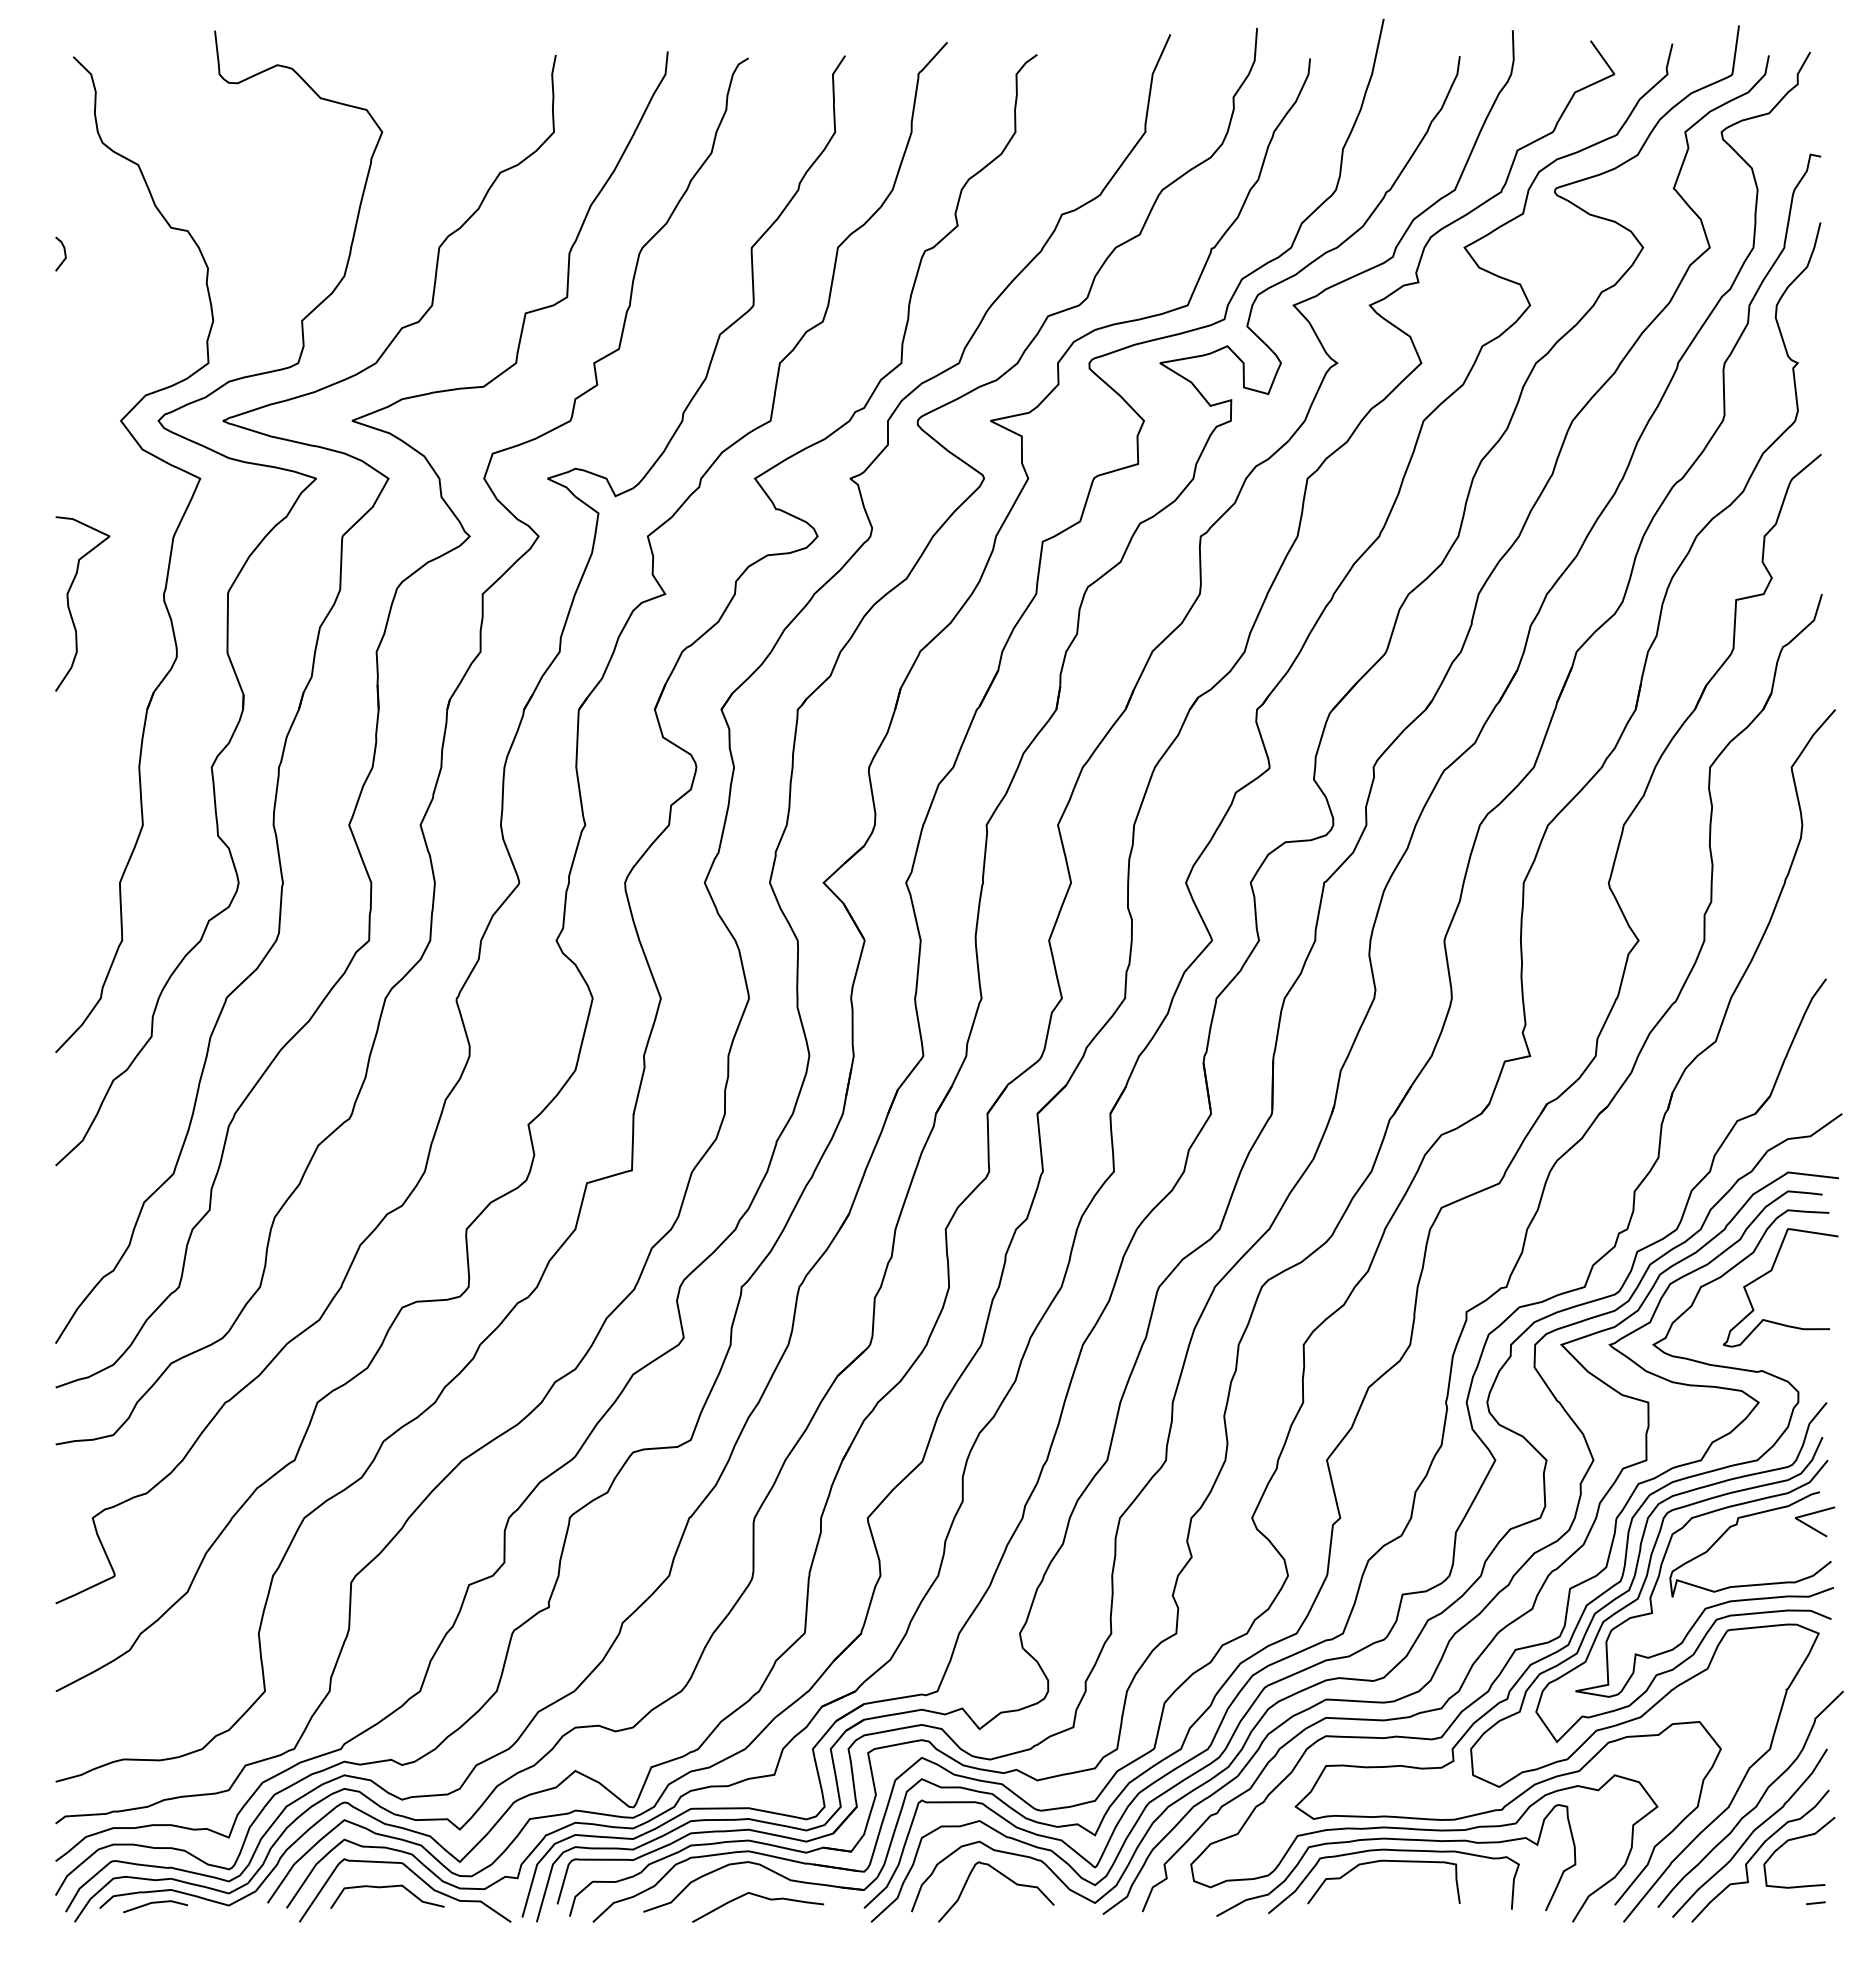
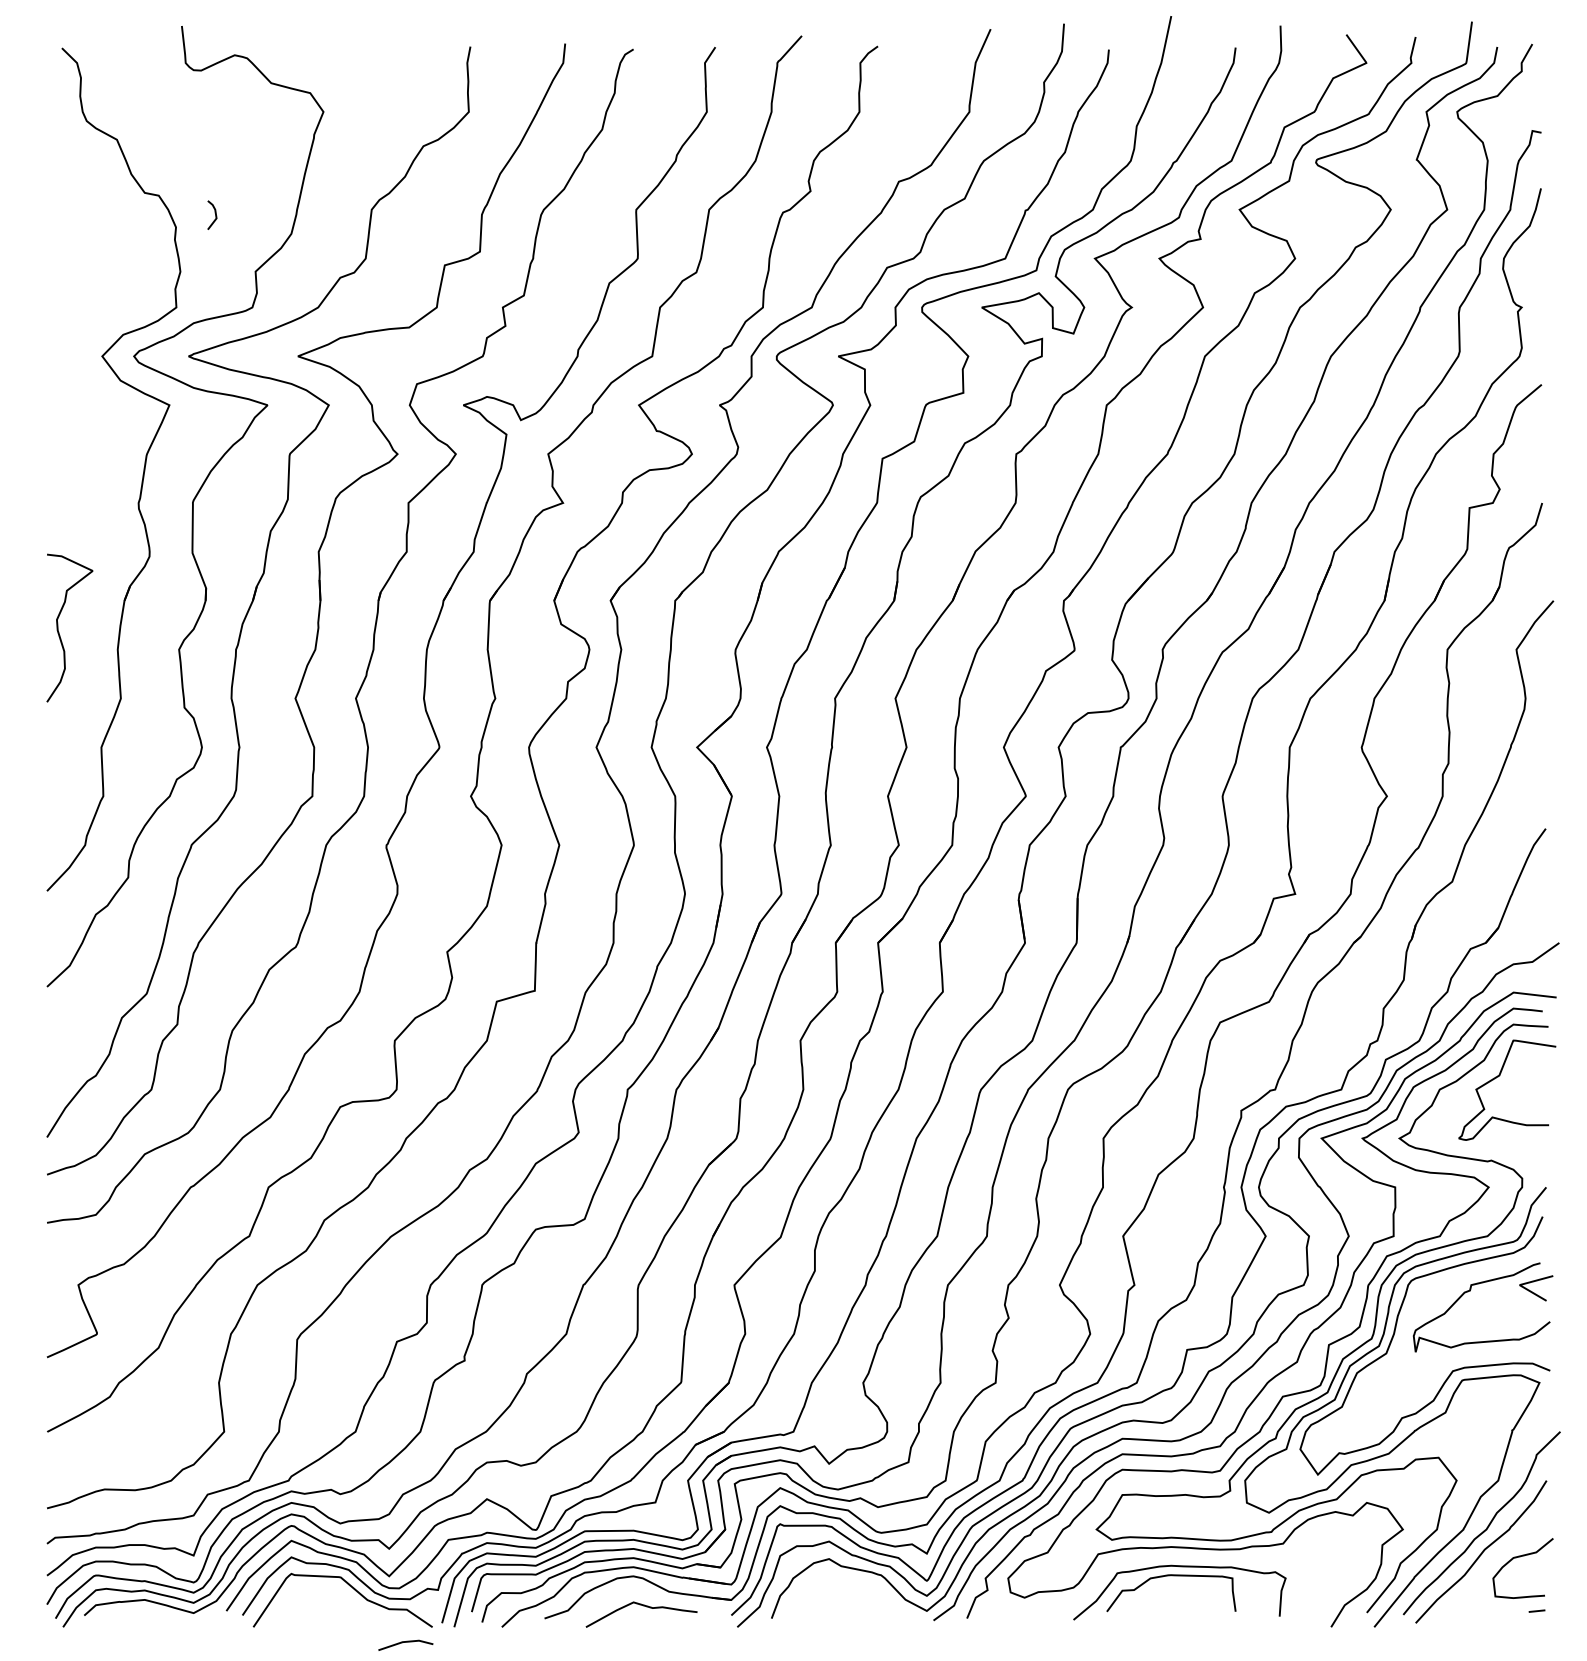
line: (64, 253) -> (215, 214), moved
curve: (69, 604) -> (58, 628), moved
curve: (1712, 1605) -> (1449, 1359), removed
curve: (1396, 1840) -> (1182, 1558), removed
curve: (1757, 1852) -> (1487, 1568), removed
curve: (1006, 1878) -> (851, 1590), removed
curve: (387, 1887) -> (327, 1597), removed
line: (155, 1903) -> (405, 1642), moved

